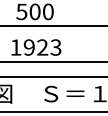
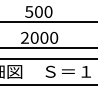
text: (35, 46) -> (39, 37), 1923 -> 2000

